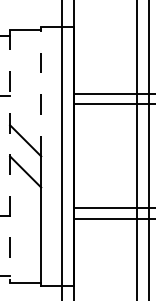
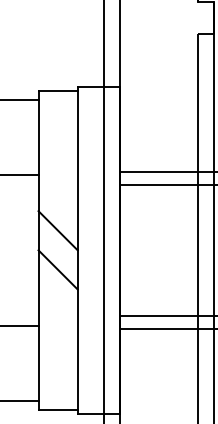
line: (41, 91) -> (77, 168), dashed -> solid
line: (10, 156) -> (38, 250), dashed -> solid

